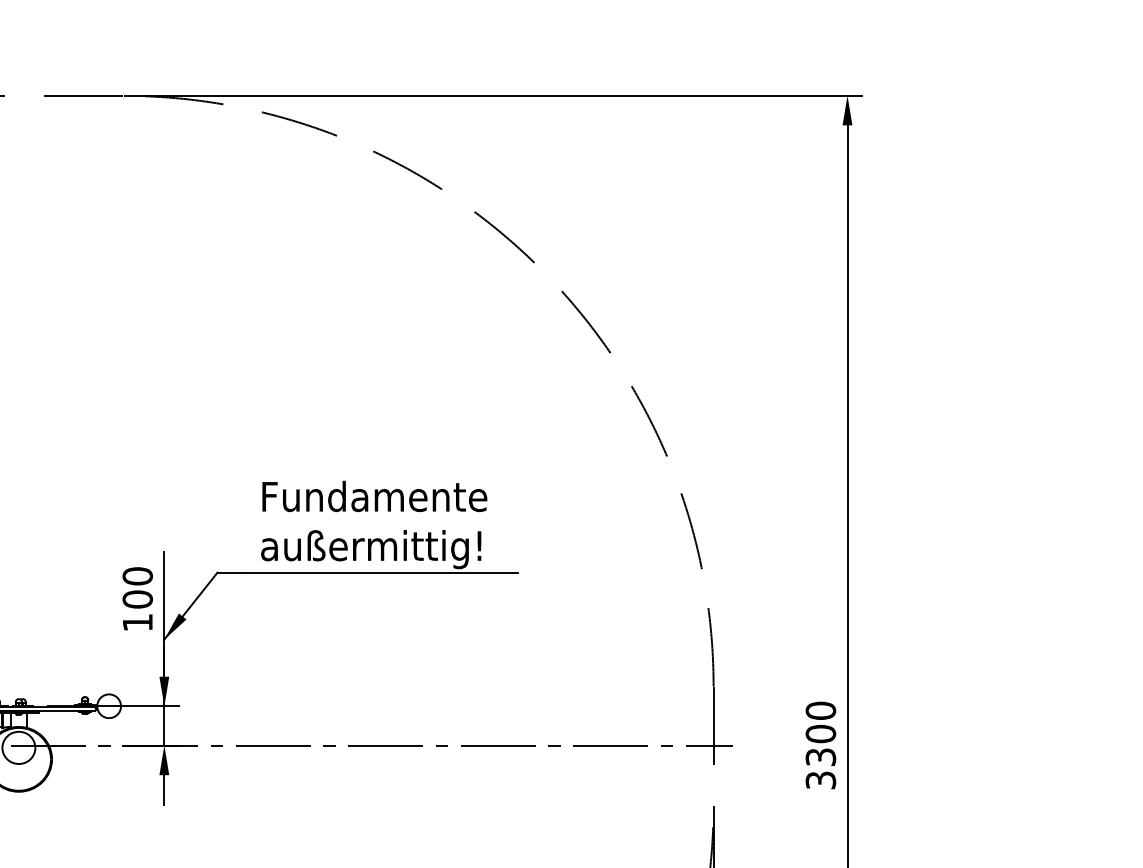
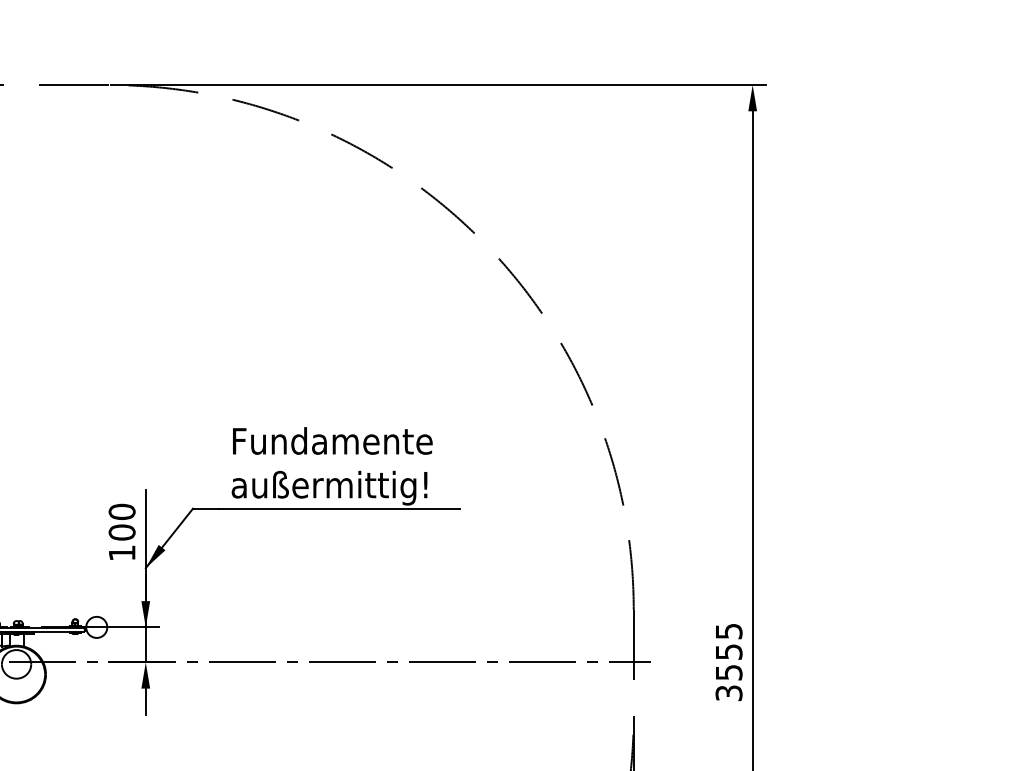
text: (820, 733) -> (728, 651), 3300 -> 3555

